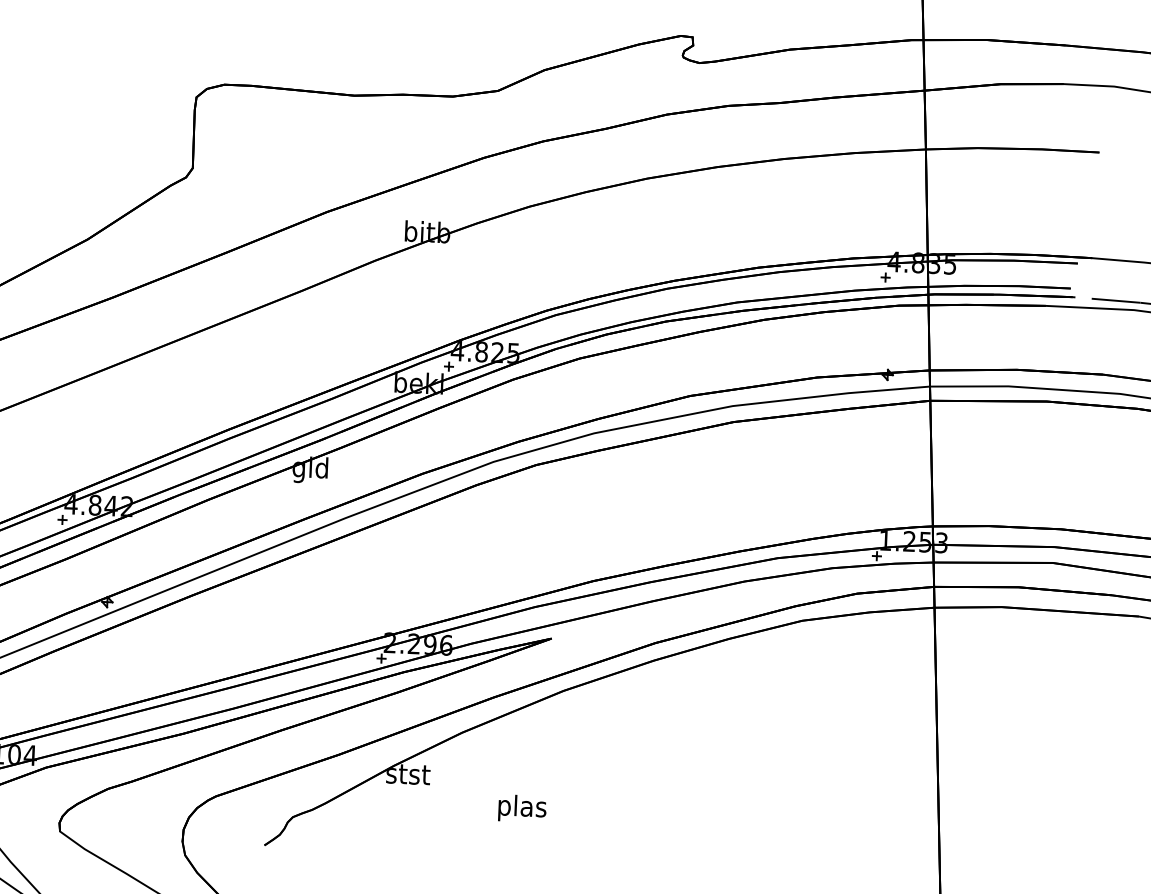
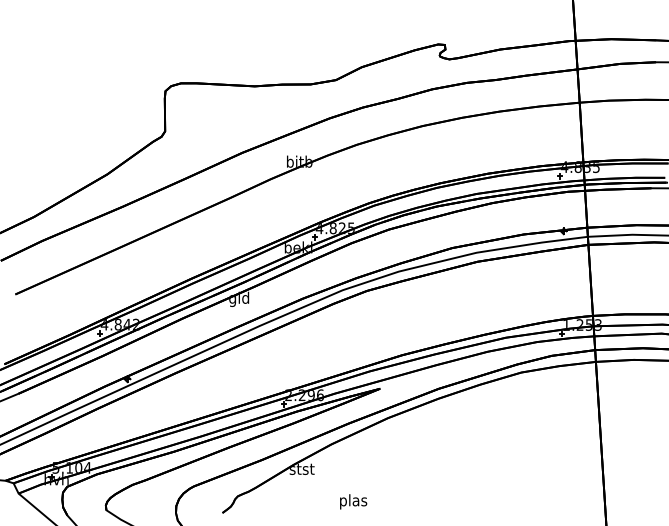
text: (522, 808) -> (353, 501), moved

